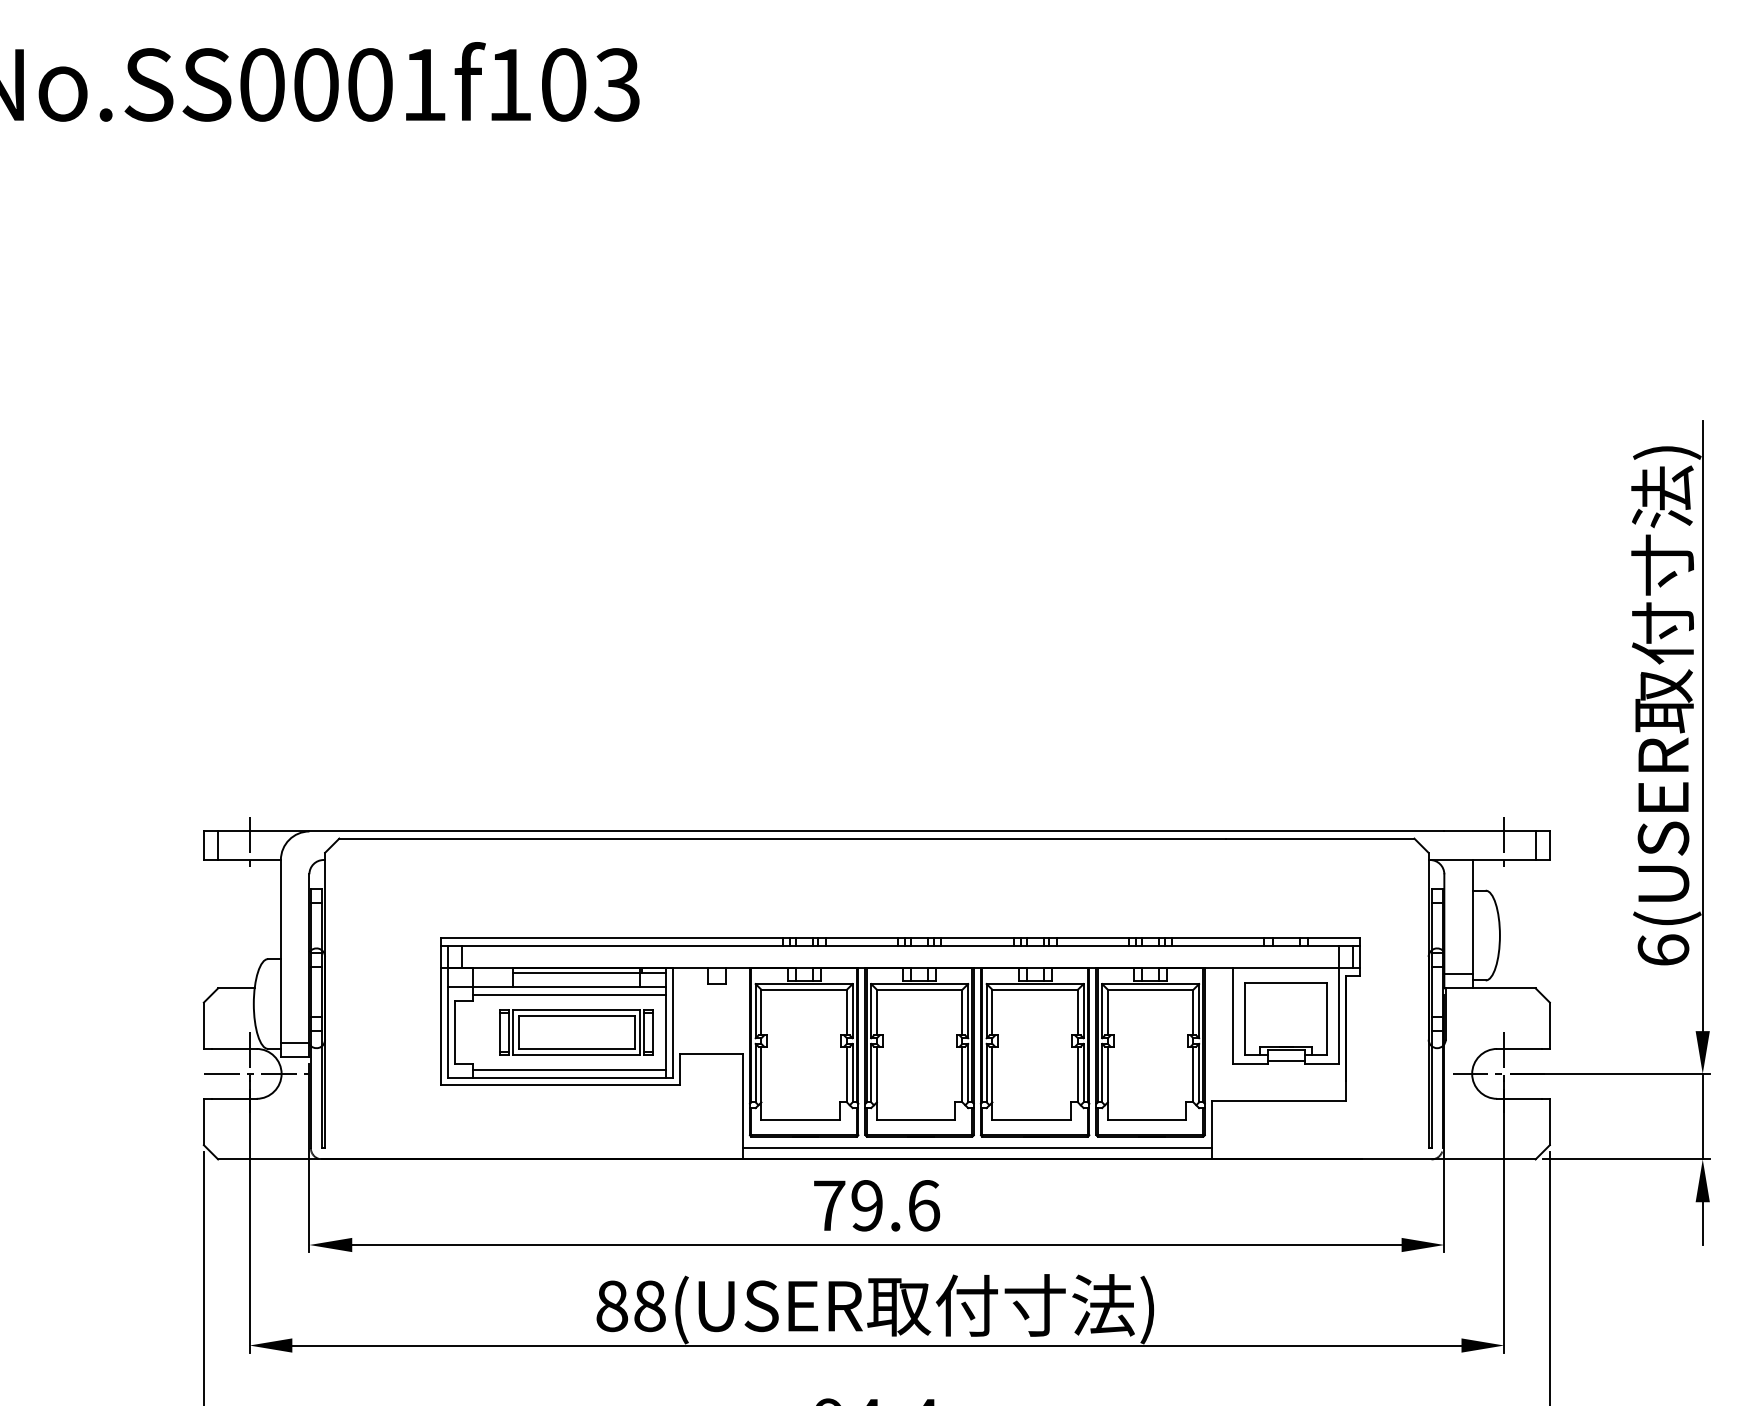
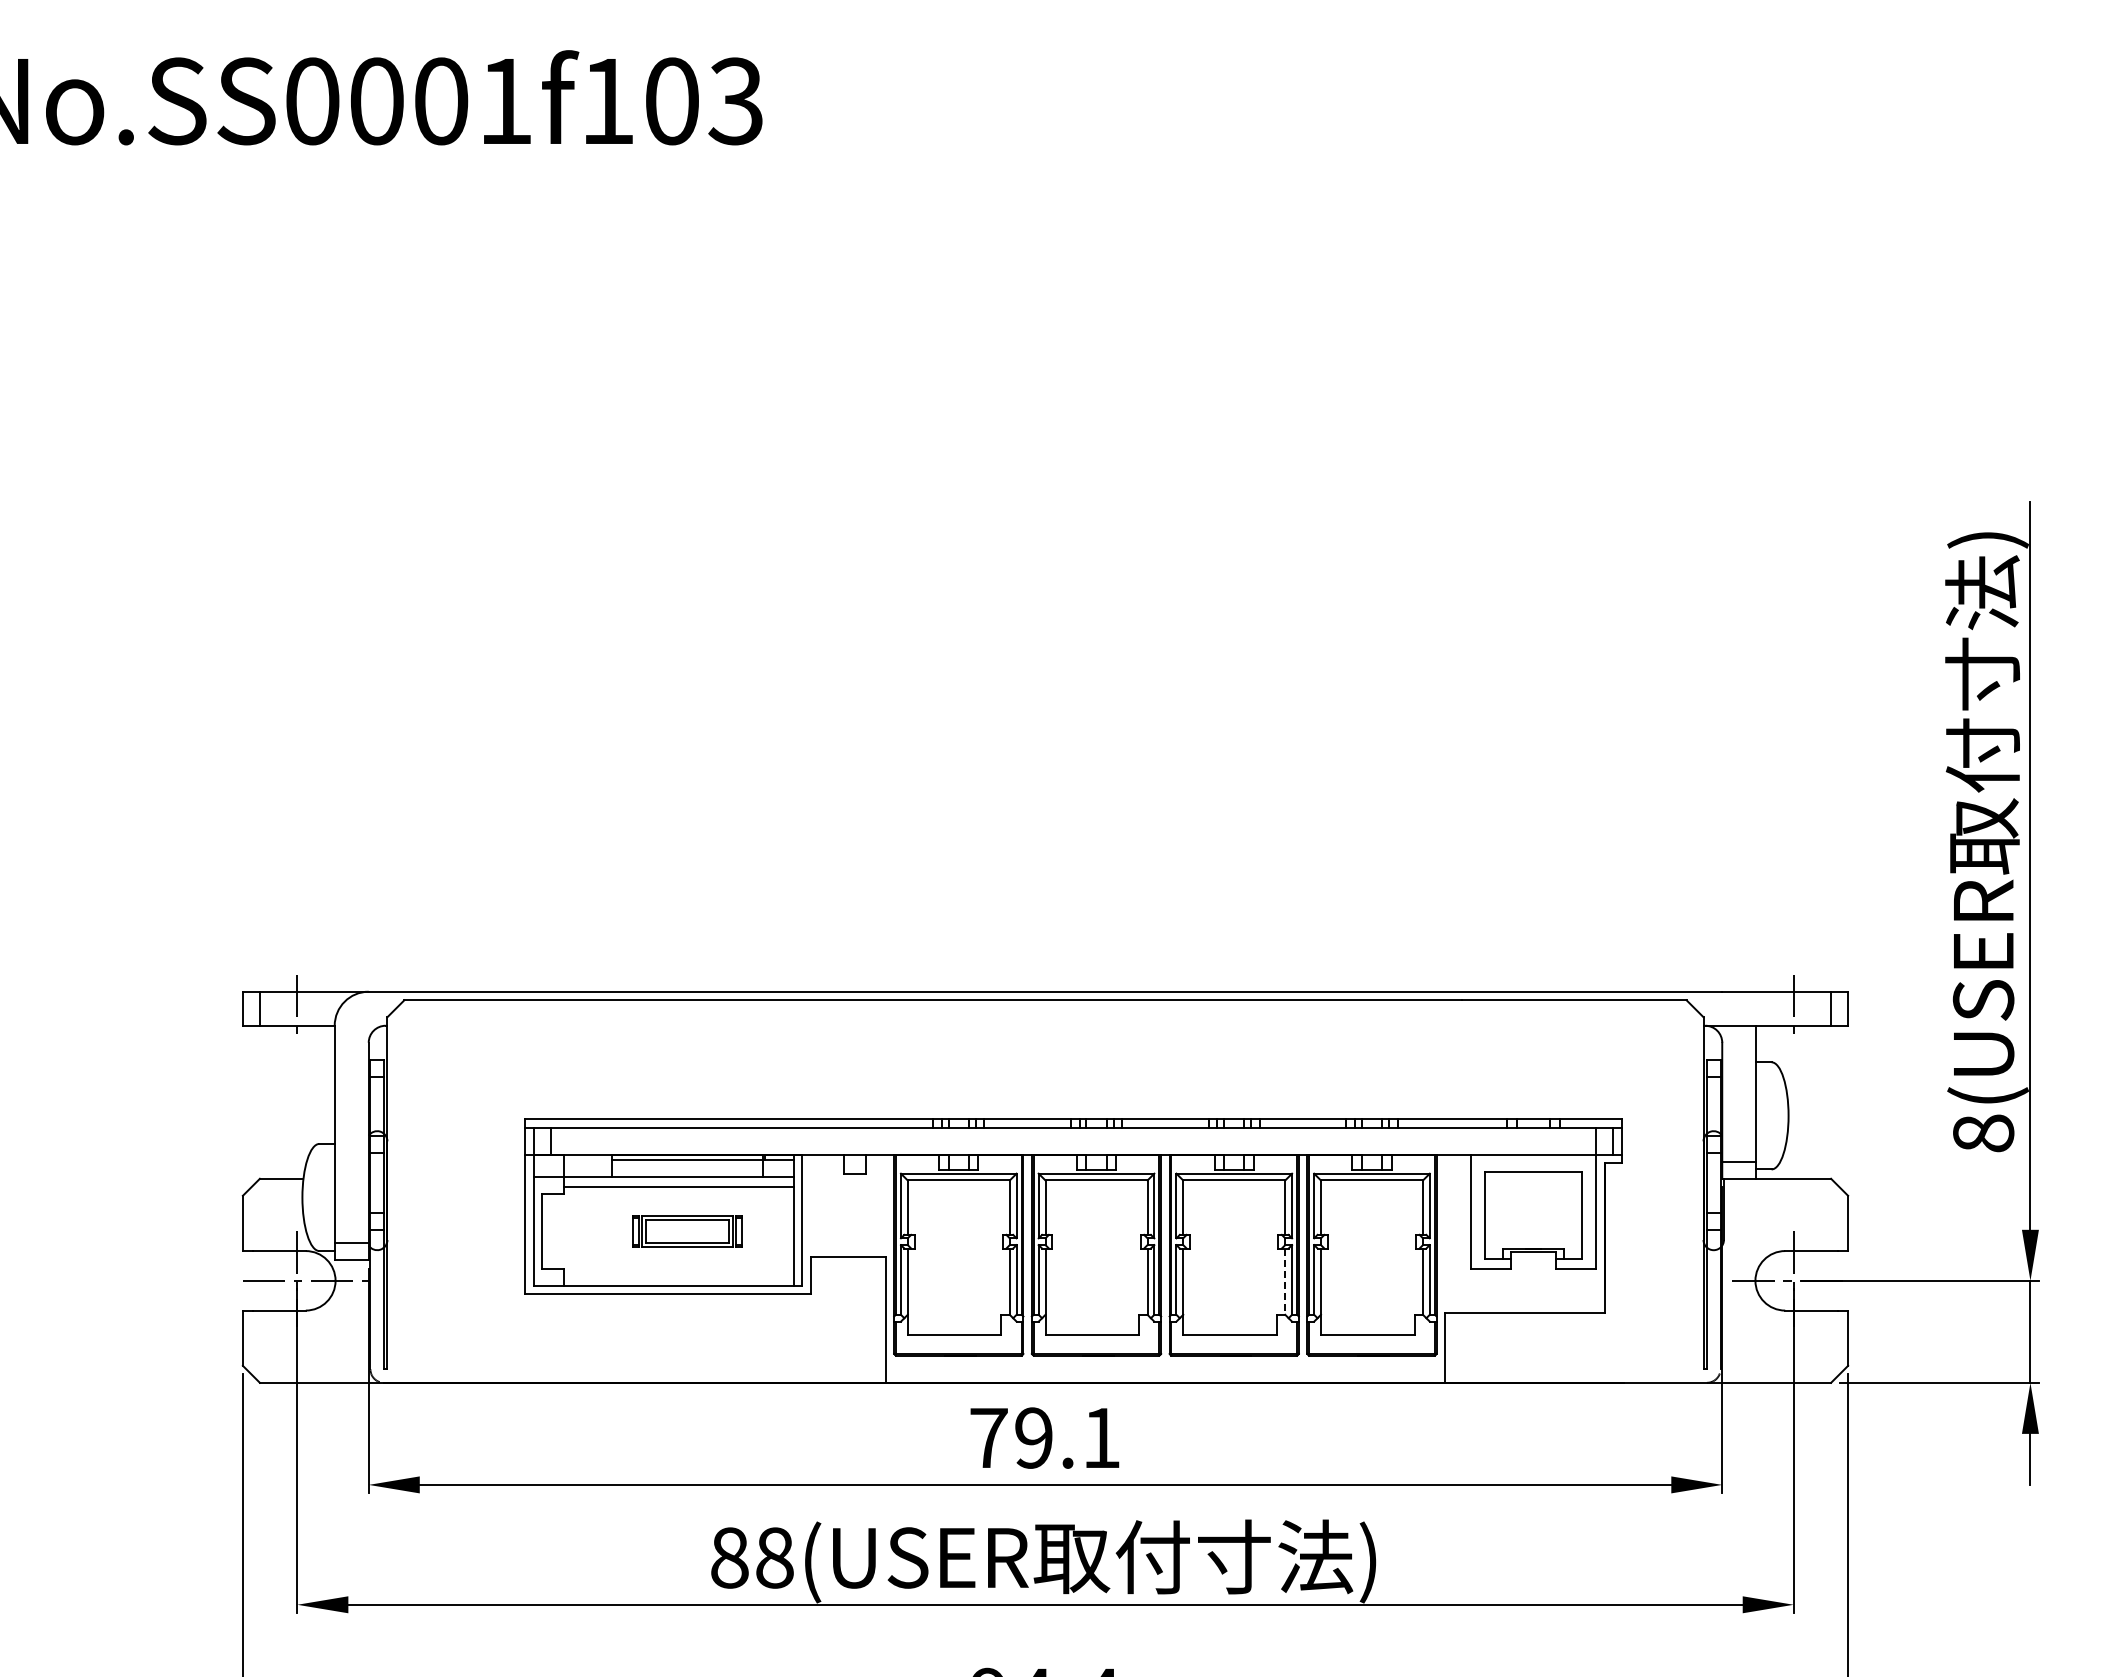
text: (1663, 950) -> (1983, 1133), 6(USER -> 8(USER
part: (576, 1032) -> (687, 1231), size x0.6
line: (1286, 1061) -> (1533, 1265), removed
line: (569, 1069) -> (678, 1275), removed
line: (1078, 1075) -> (1285, 1282), solid -> dashed
line: (977, 1148) -> (1165, 1369), removed
text: (924, 1205) -> (1102, 1437), 79.6 -> 79.1

